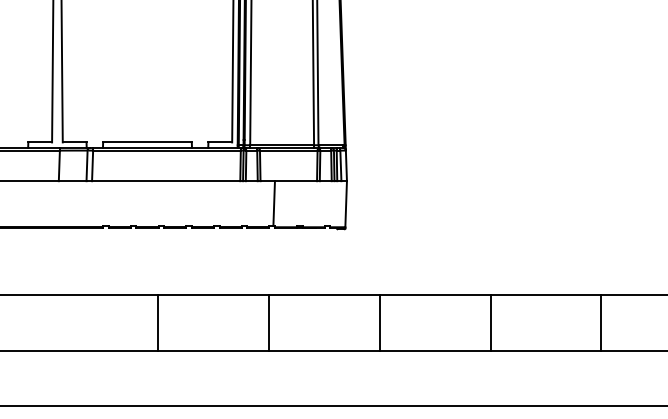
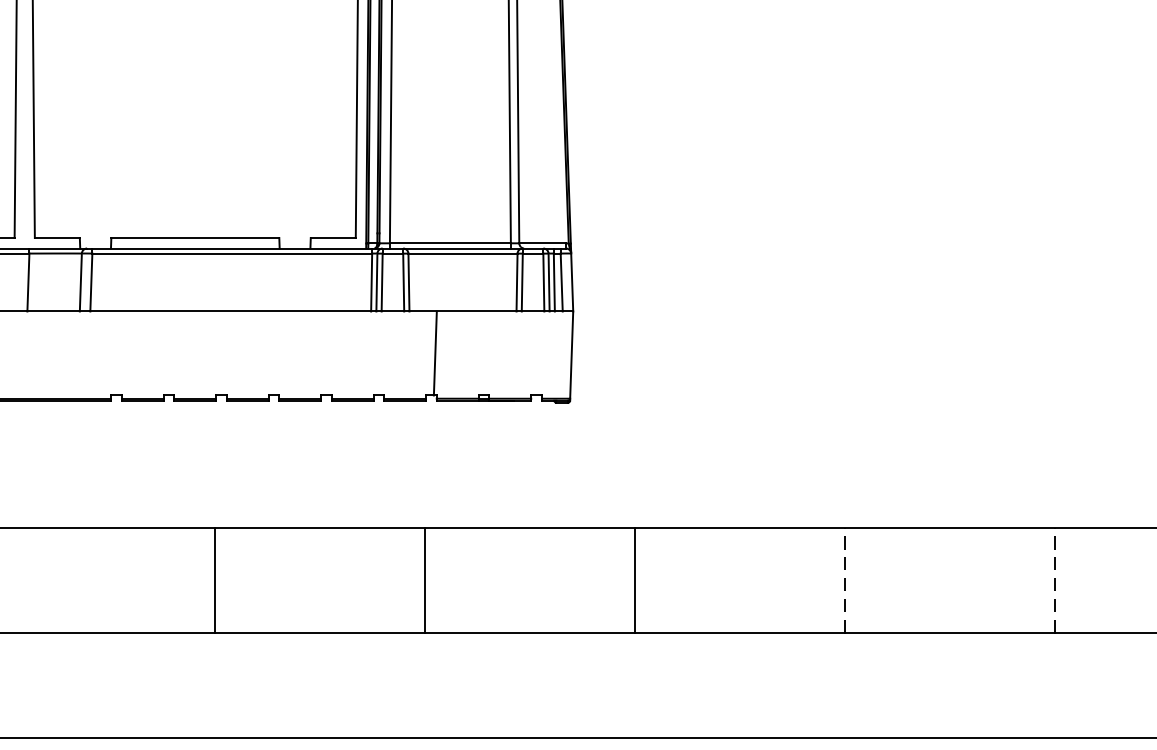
line: (490, 323) -> (845, 581), solid -> dashed
line: (601, 323) -> (1055, 581), solid -> dashed

